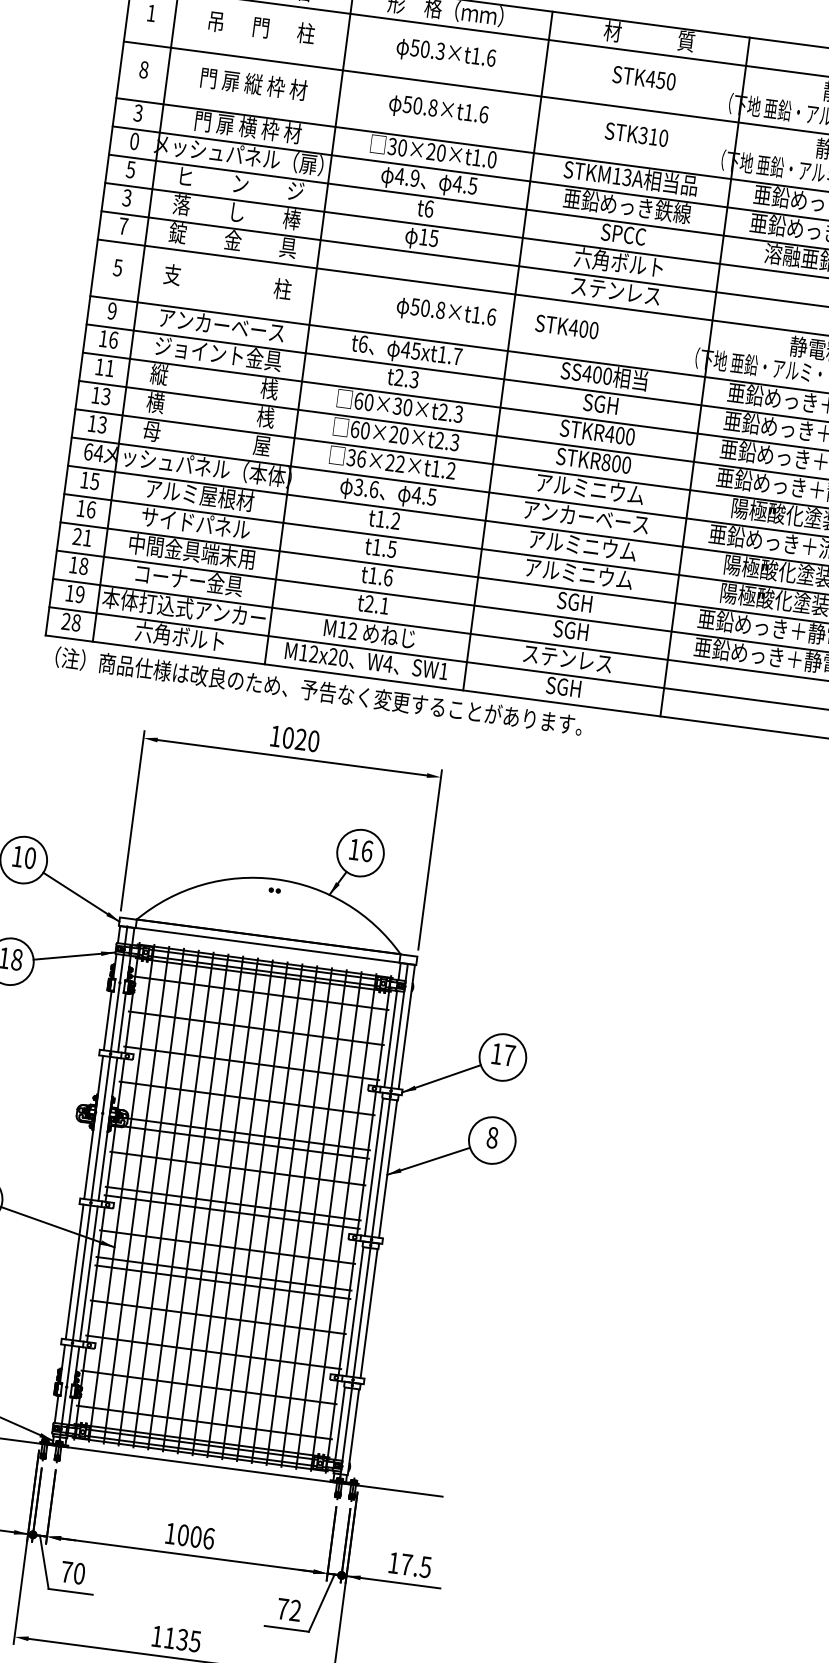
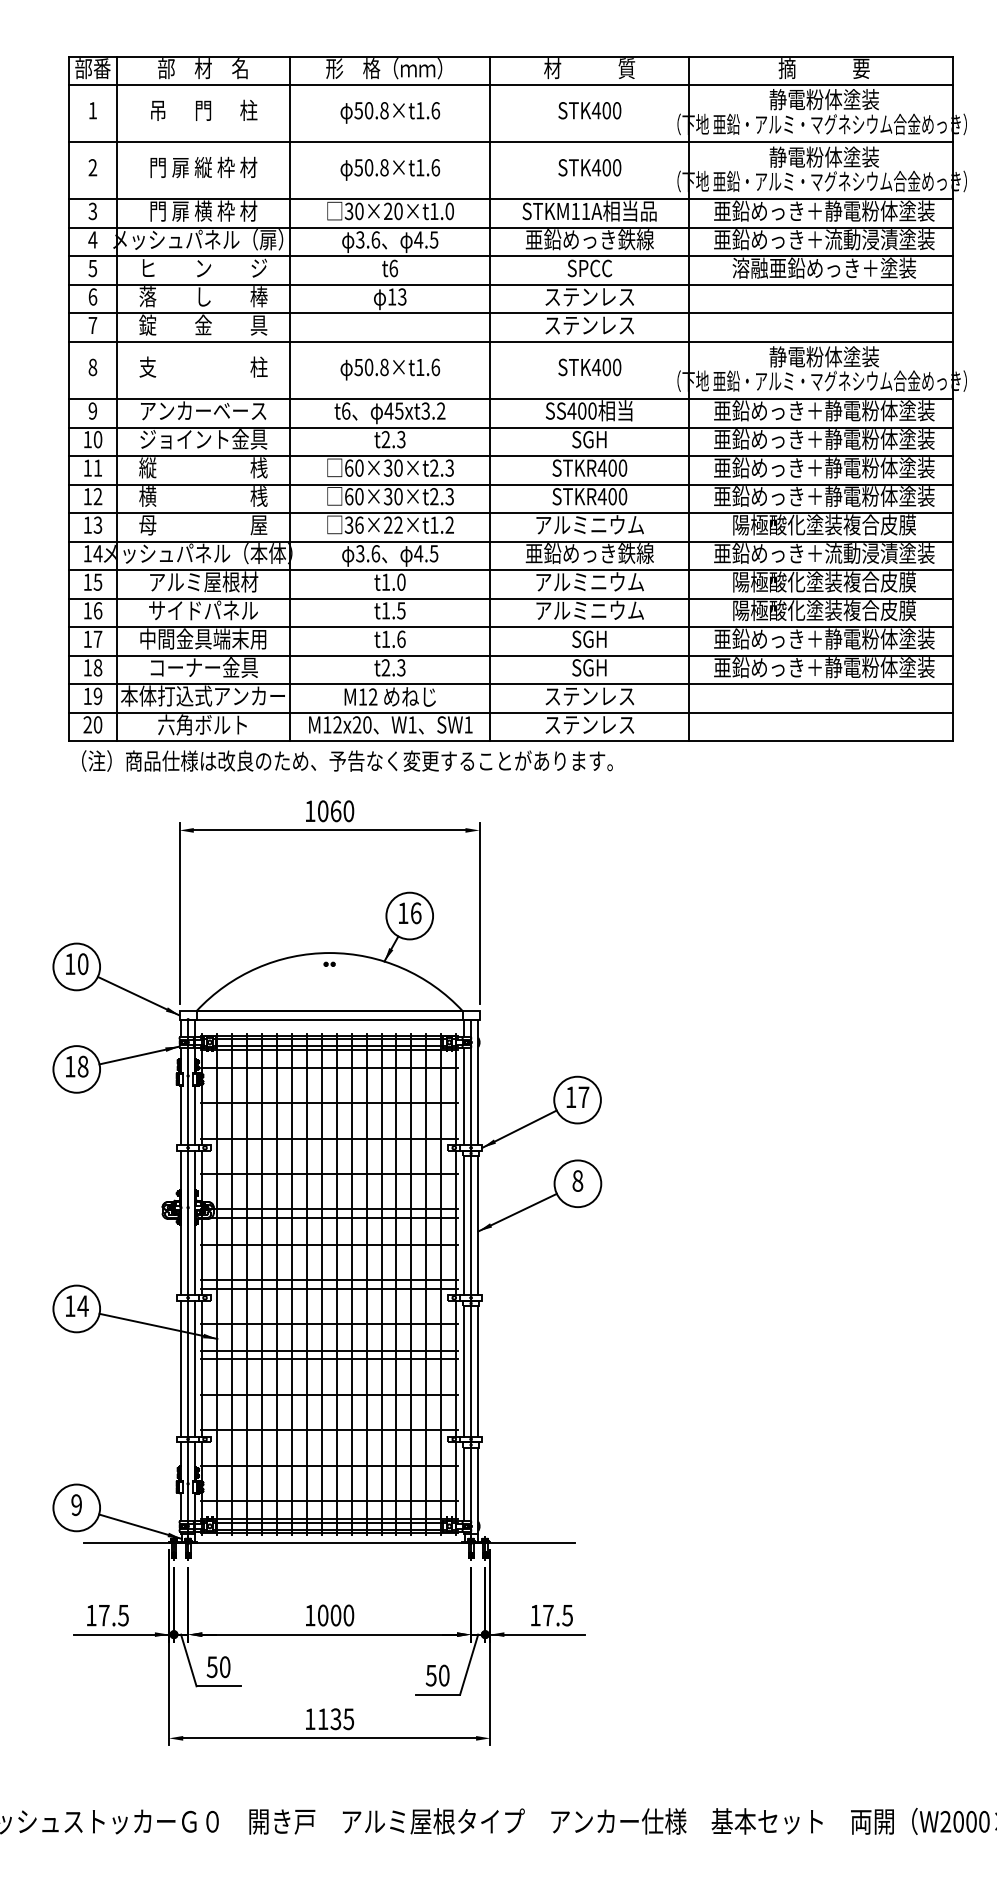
text: (440, 51) -> (384, 110), 50.3×t1.6 -> 50.8×t1.6
text: (143, 69) -> (92, 167), 8 -> 2
text: (660, 80) -> (606, 110), STK450 -> STK400
text: (647, 135) -> (600, 167), STK310 -> STK400
text: (134, 140) -> (92, 239), 0 -> 4
text: (406, 176) -> (367, 239), 4.9 -> 3.6
text: (626, 177) -> (585, 211), STKM13A -> STKM11A
text: (126, 197) -> (92, 296), 3 -> 6
text: (434, 237) -> (402, 296), 15 -> 13
text: (618, 262) -> (588, 296), 六角ボルト -> ステンレス
text: (117, 267) -> (92, 367), 5 -> 8
text: (446, 313) -> (390, 369), moved
text: (566, 326) -> (589, 367), moved
text: (113, 339) -> (97, 439), 16 -> 10
text: (450, 355) -> (433, 410), 45xt1.7 -> 45xt3.2
text: (105, 396) -> (97, 496), 13 -> 12
text: (394, 434) -> (388, 496), 60×20×t2.3 -> 60×30×t2.3
text: (88, 451) -> (87, 553), 64 -> 14
text: (605, 462) -> (601, 496), STKR800 -> STKR400
text: (586, 517) -> (589, 553), アンカーベース -> 亜鉛めっき鉄線
text: (396, 520) -> (401, 581), t1.2 -> t1.0
text: (82, 536) -> (92, 638), 21 -> 17
text: (384, 605) -> (401, 667), t2.1 -> t2.3
text: (75, 623) -> (97, 725), 28 -> 20
text: (387, 663) -> (411, 724), W4 -> W1
text: (563, 687) -> (589, 725), SGH -> ステンレス
text: (300, 739) -> (335, 811), 1020 -> 1060
text: (208, 1538) -> (348, 1615), 1006 -> 1000
text: (65, 1572) -> (211, 1667), 70 -> 50
text: (288, 1609) -> (437, 1675), 72 -> 50

